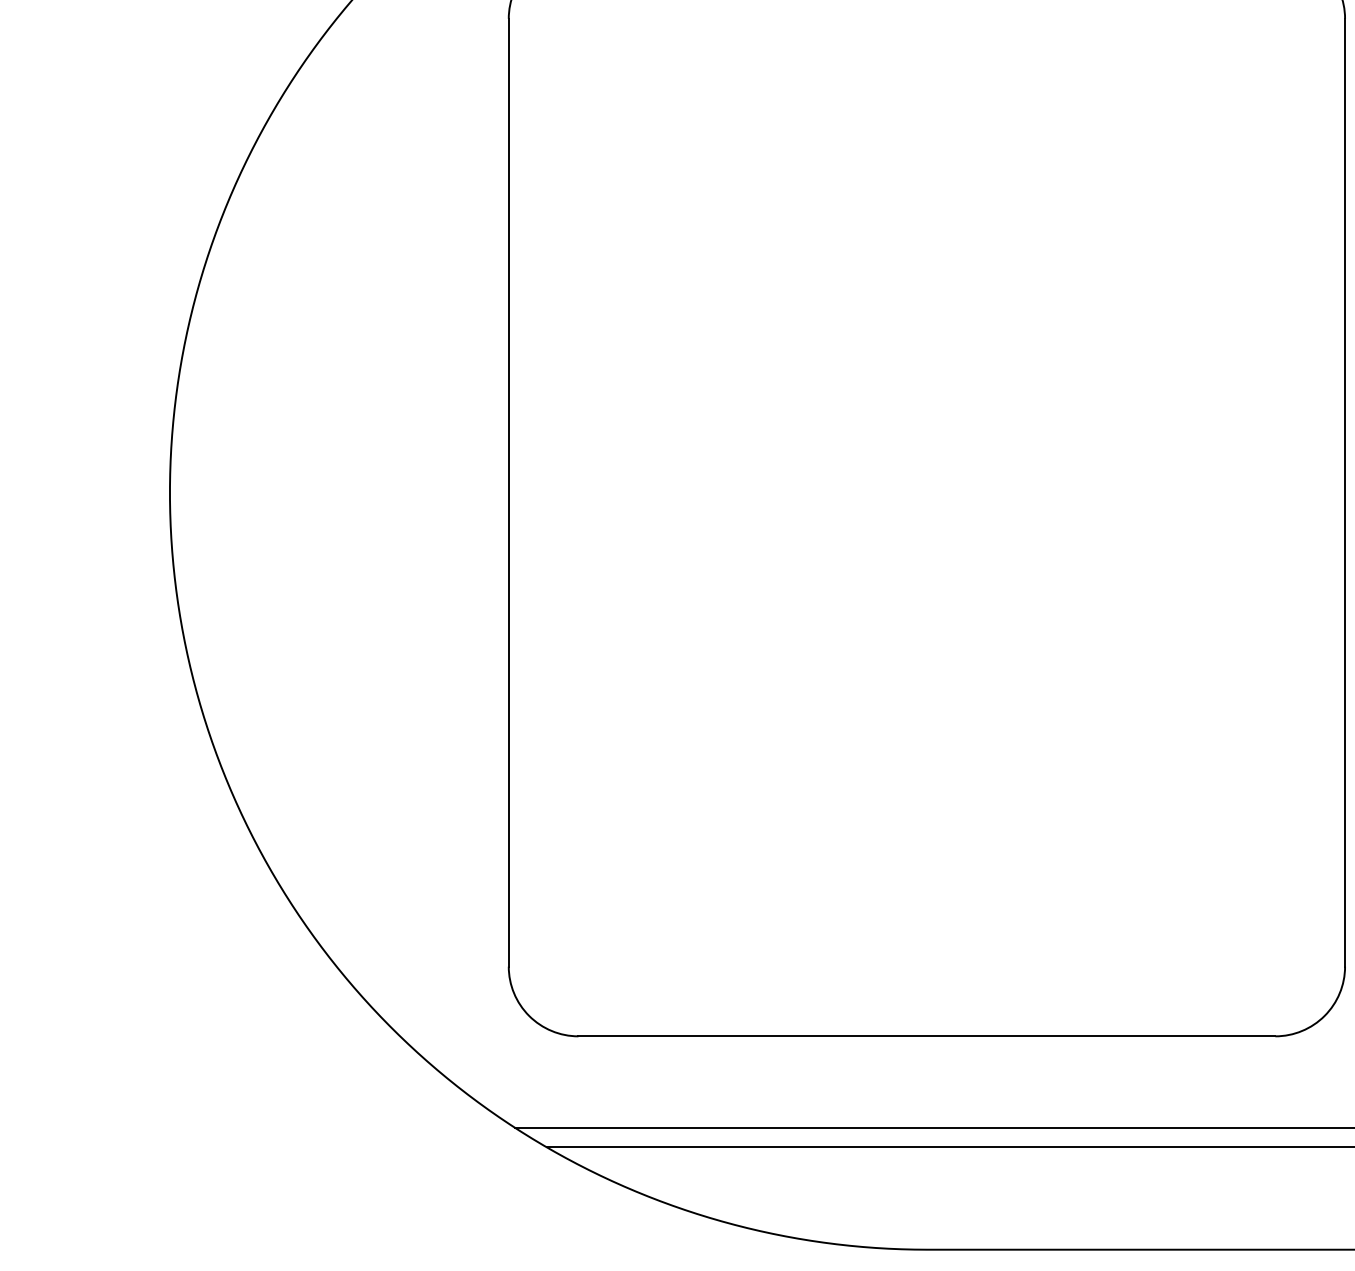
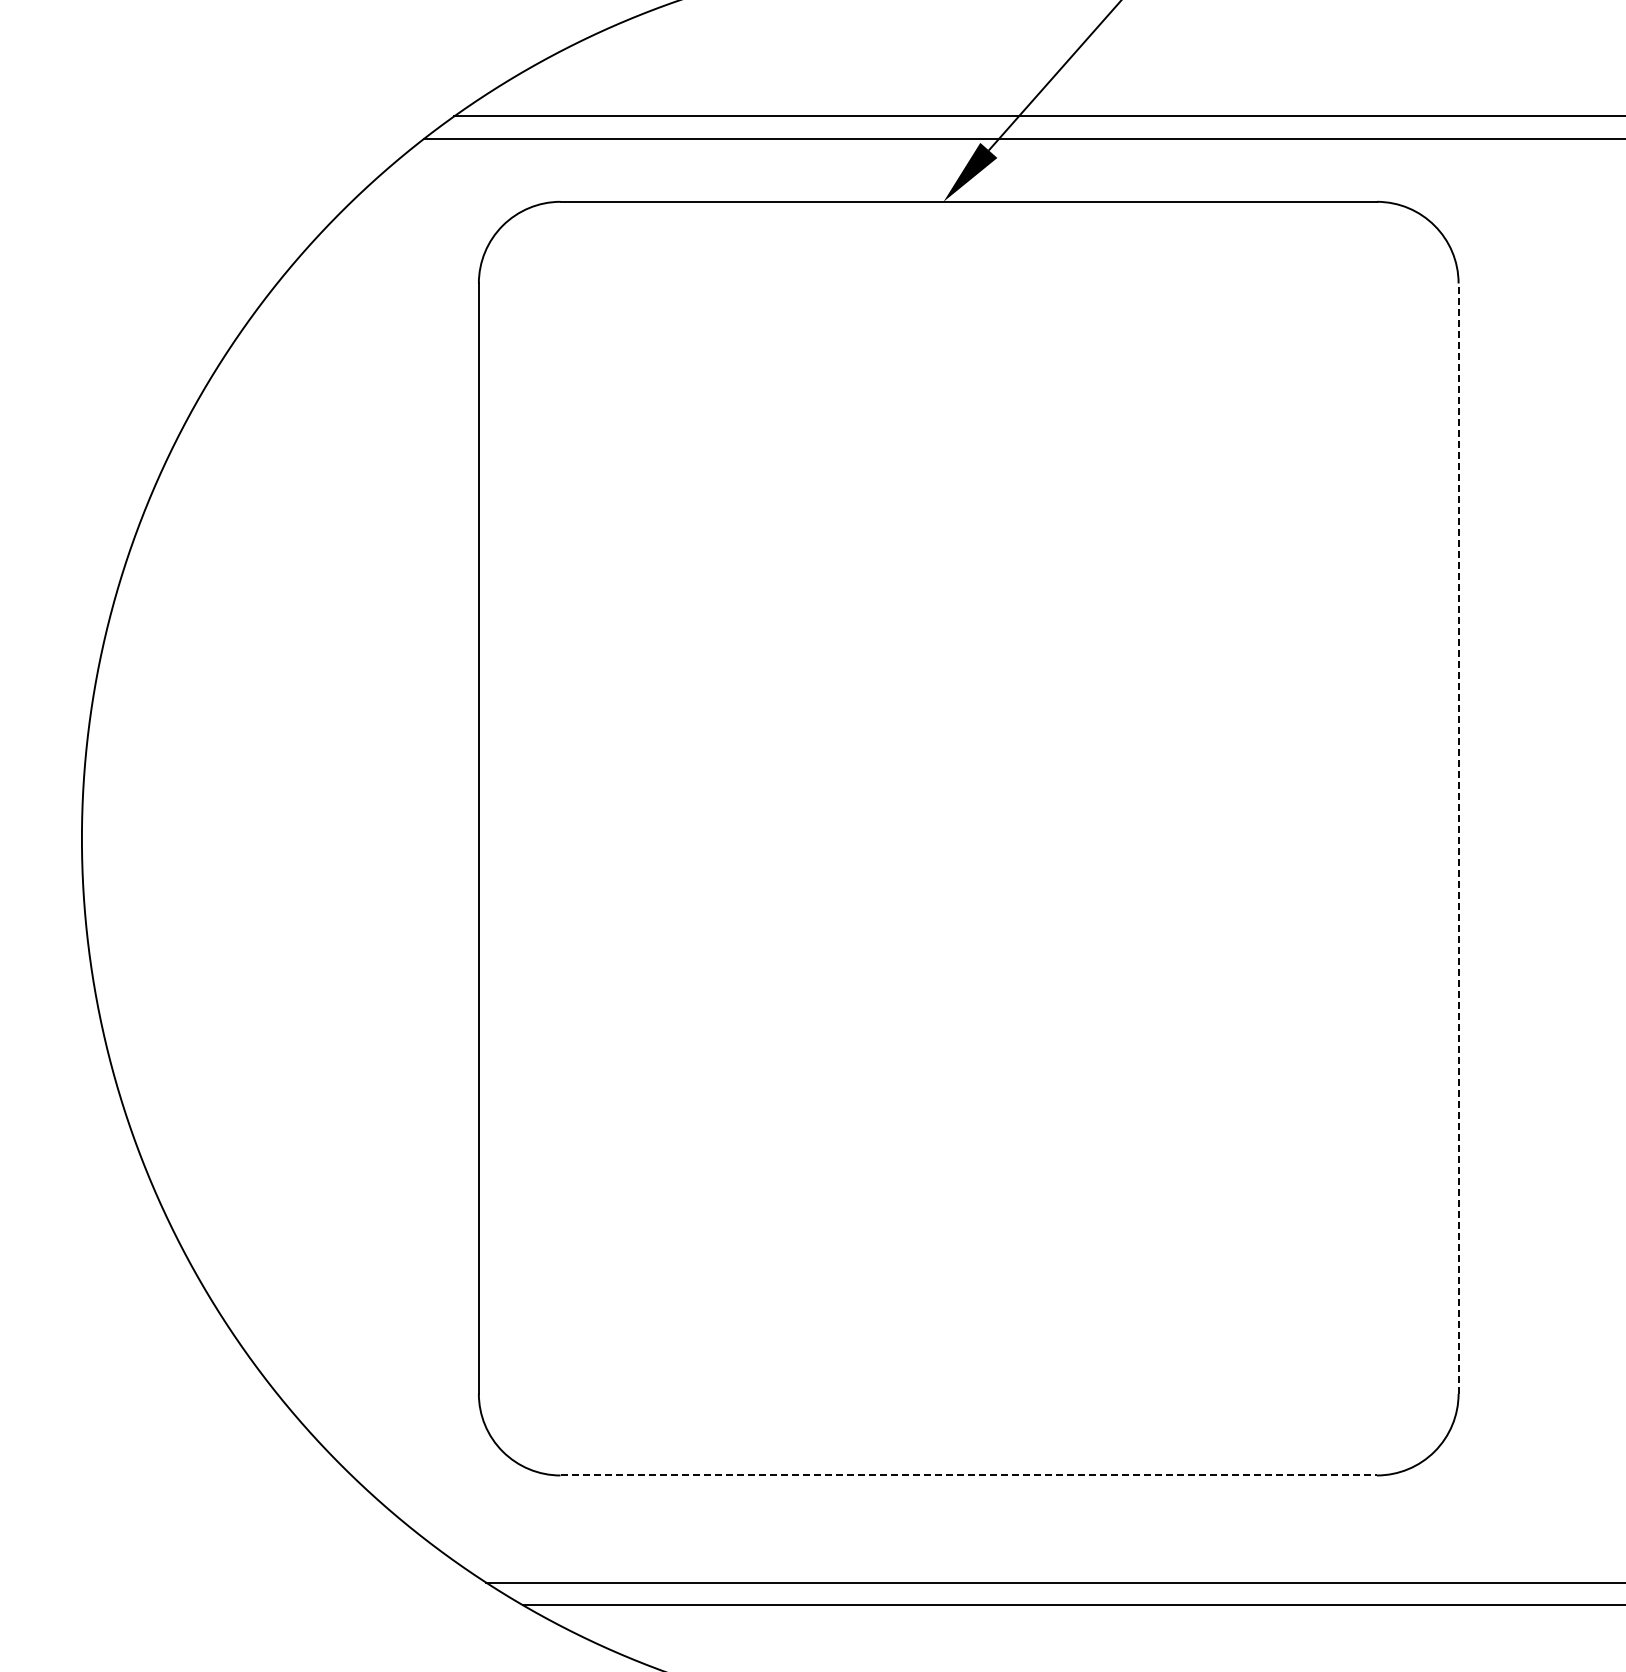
line: (1344, 492) -> (1458, 838), solid -> dashed
line: (927, 1036) -> (969, 1475), solid -> dashed

